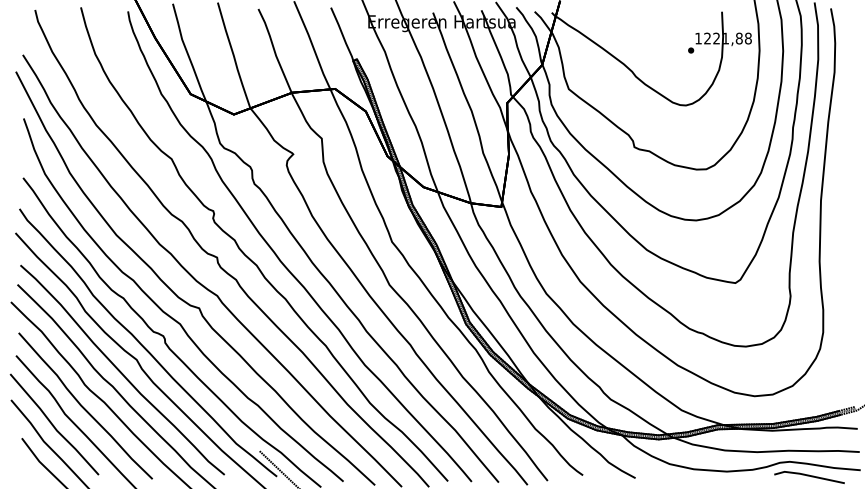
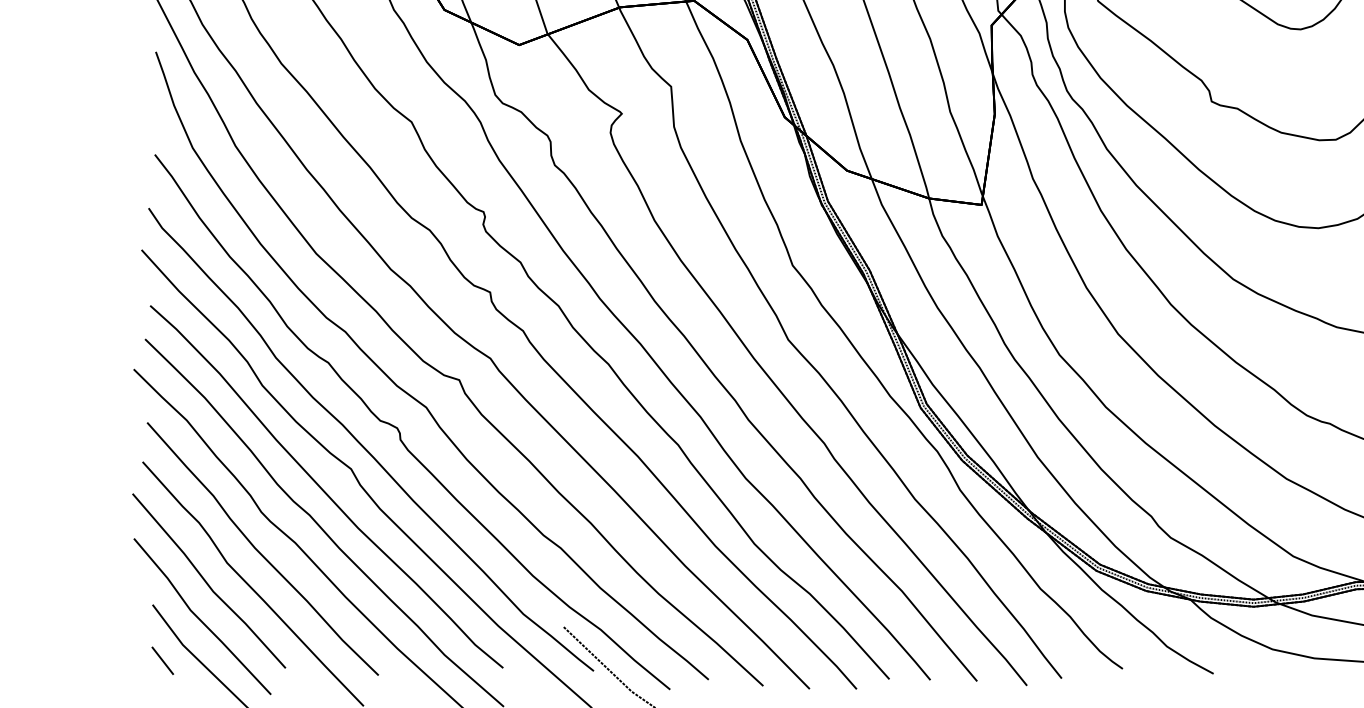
line: (27, 470) -> (162, 660), added

